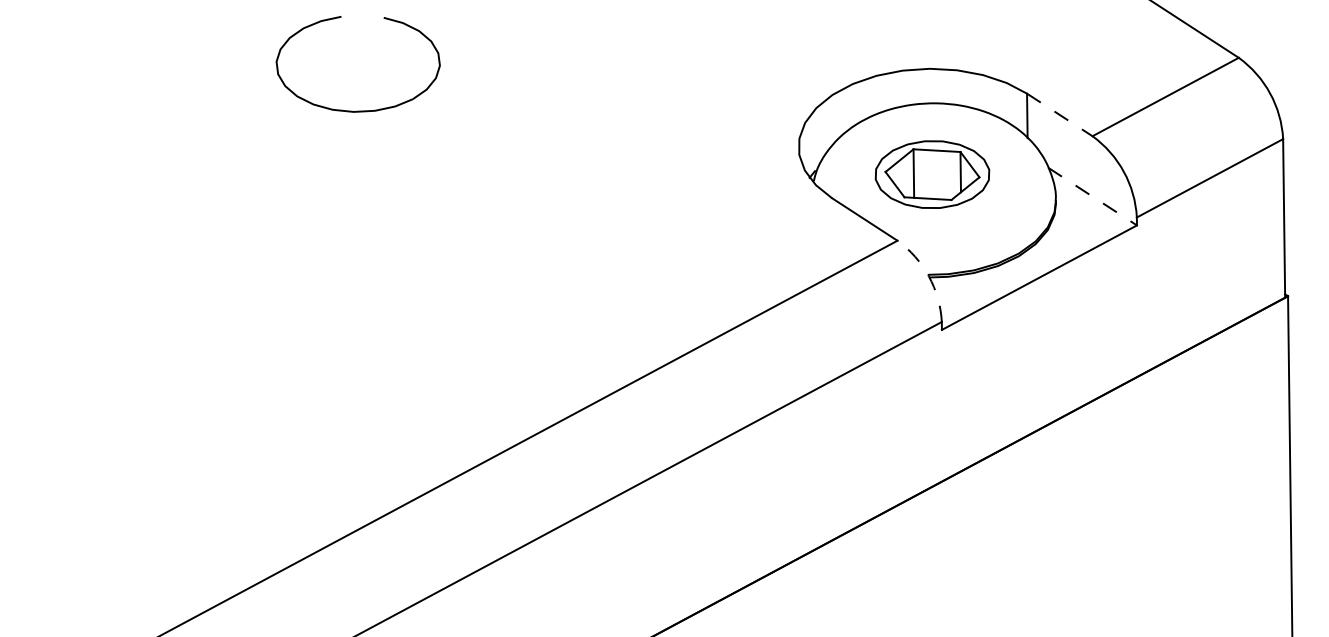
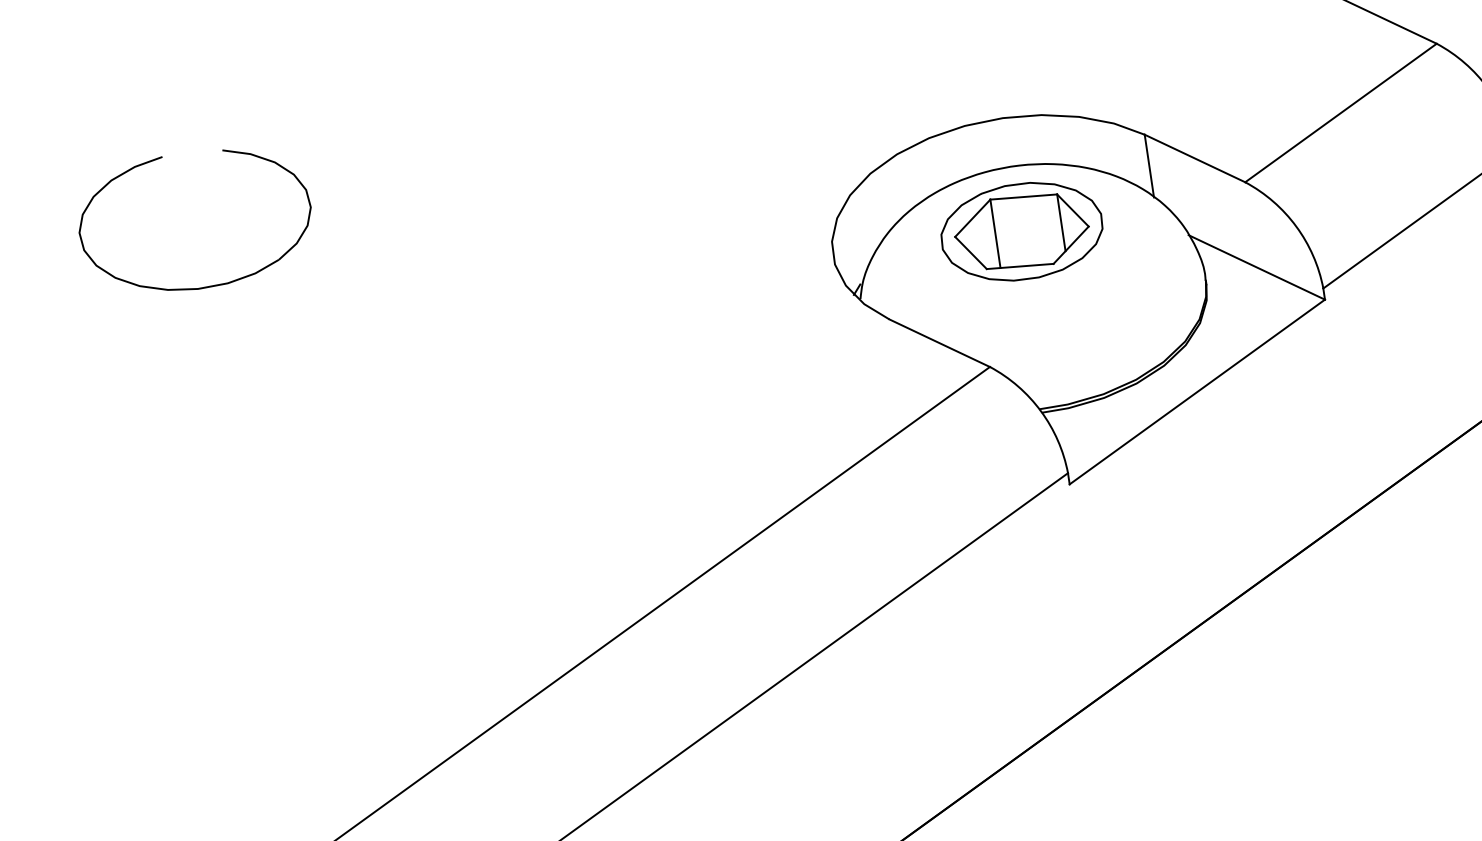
line: (1060, 115) -> (1196, 159), dashed -> solid
part: (932, 174) -> (1021, 231), moved
line: (1092, 196) -> (1256, 267), dashed -> solid
arc: (928, 276) -> (1040, 411), dashed -> solid

